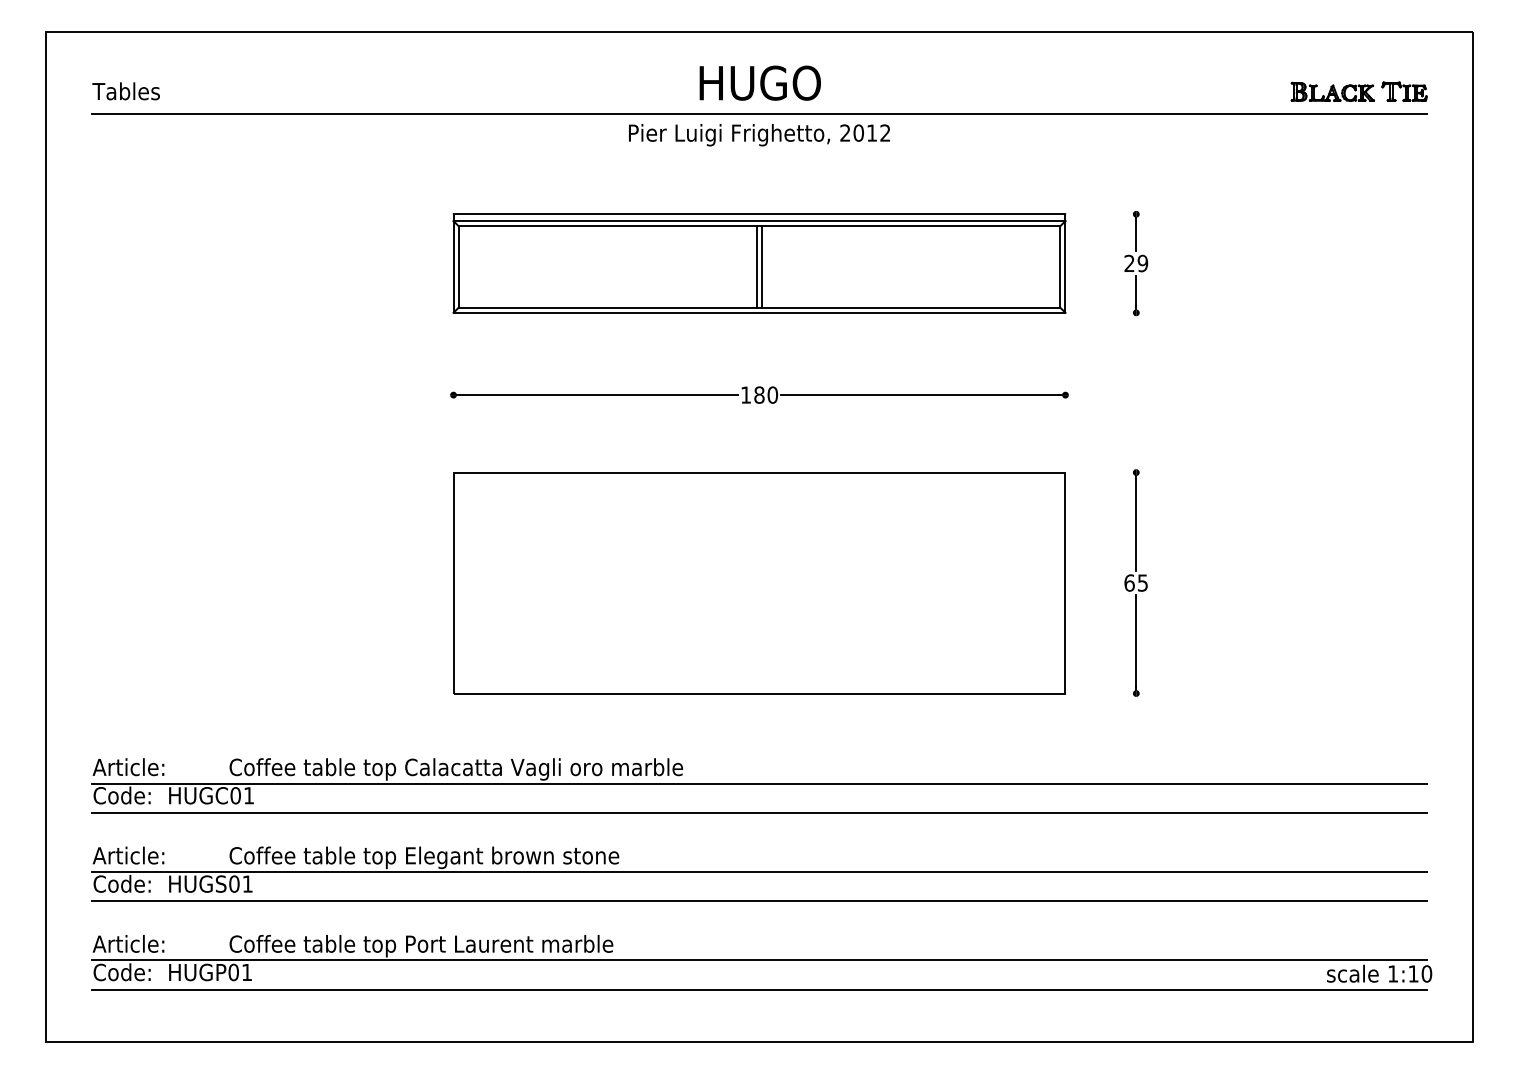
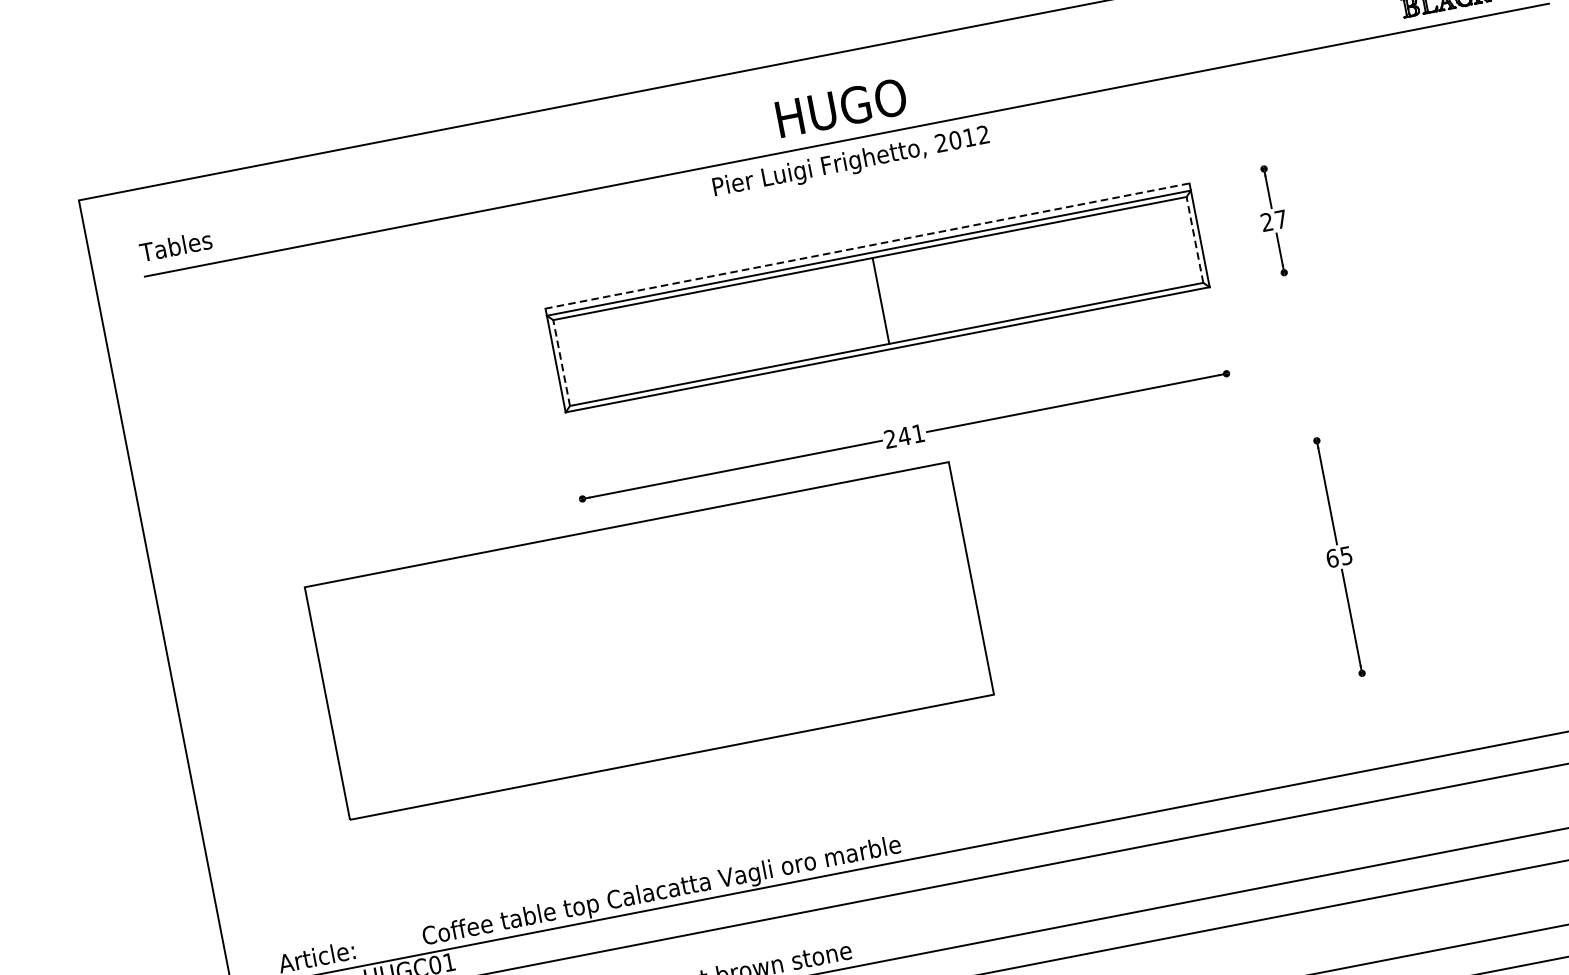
line: (759, 214) -> (867, 246), solid -> dashed
text: (1142, 263) -> (1280, 219), 29 -> 27
line: (458, 266) -> (561, 362), solid -> dashed
line: (756, 266) -> (875, 301), removed
line: (1060, 266) -> (1194, 239), solid -> dashed
text: (759, 394) -> (904, 435), 180 -> 241
part: (759, 583) -> (649, 641), moved

